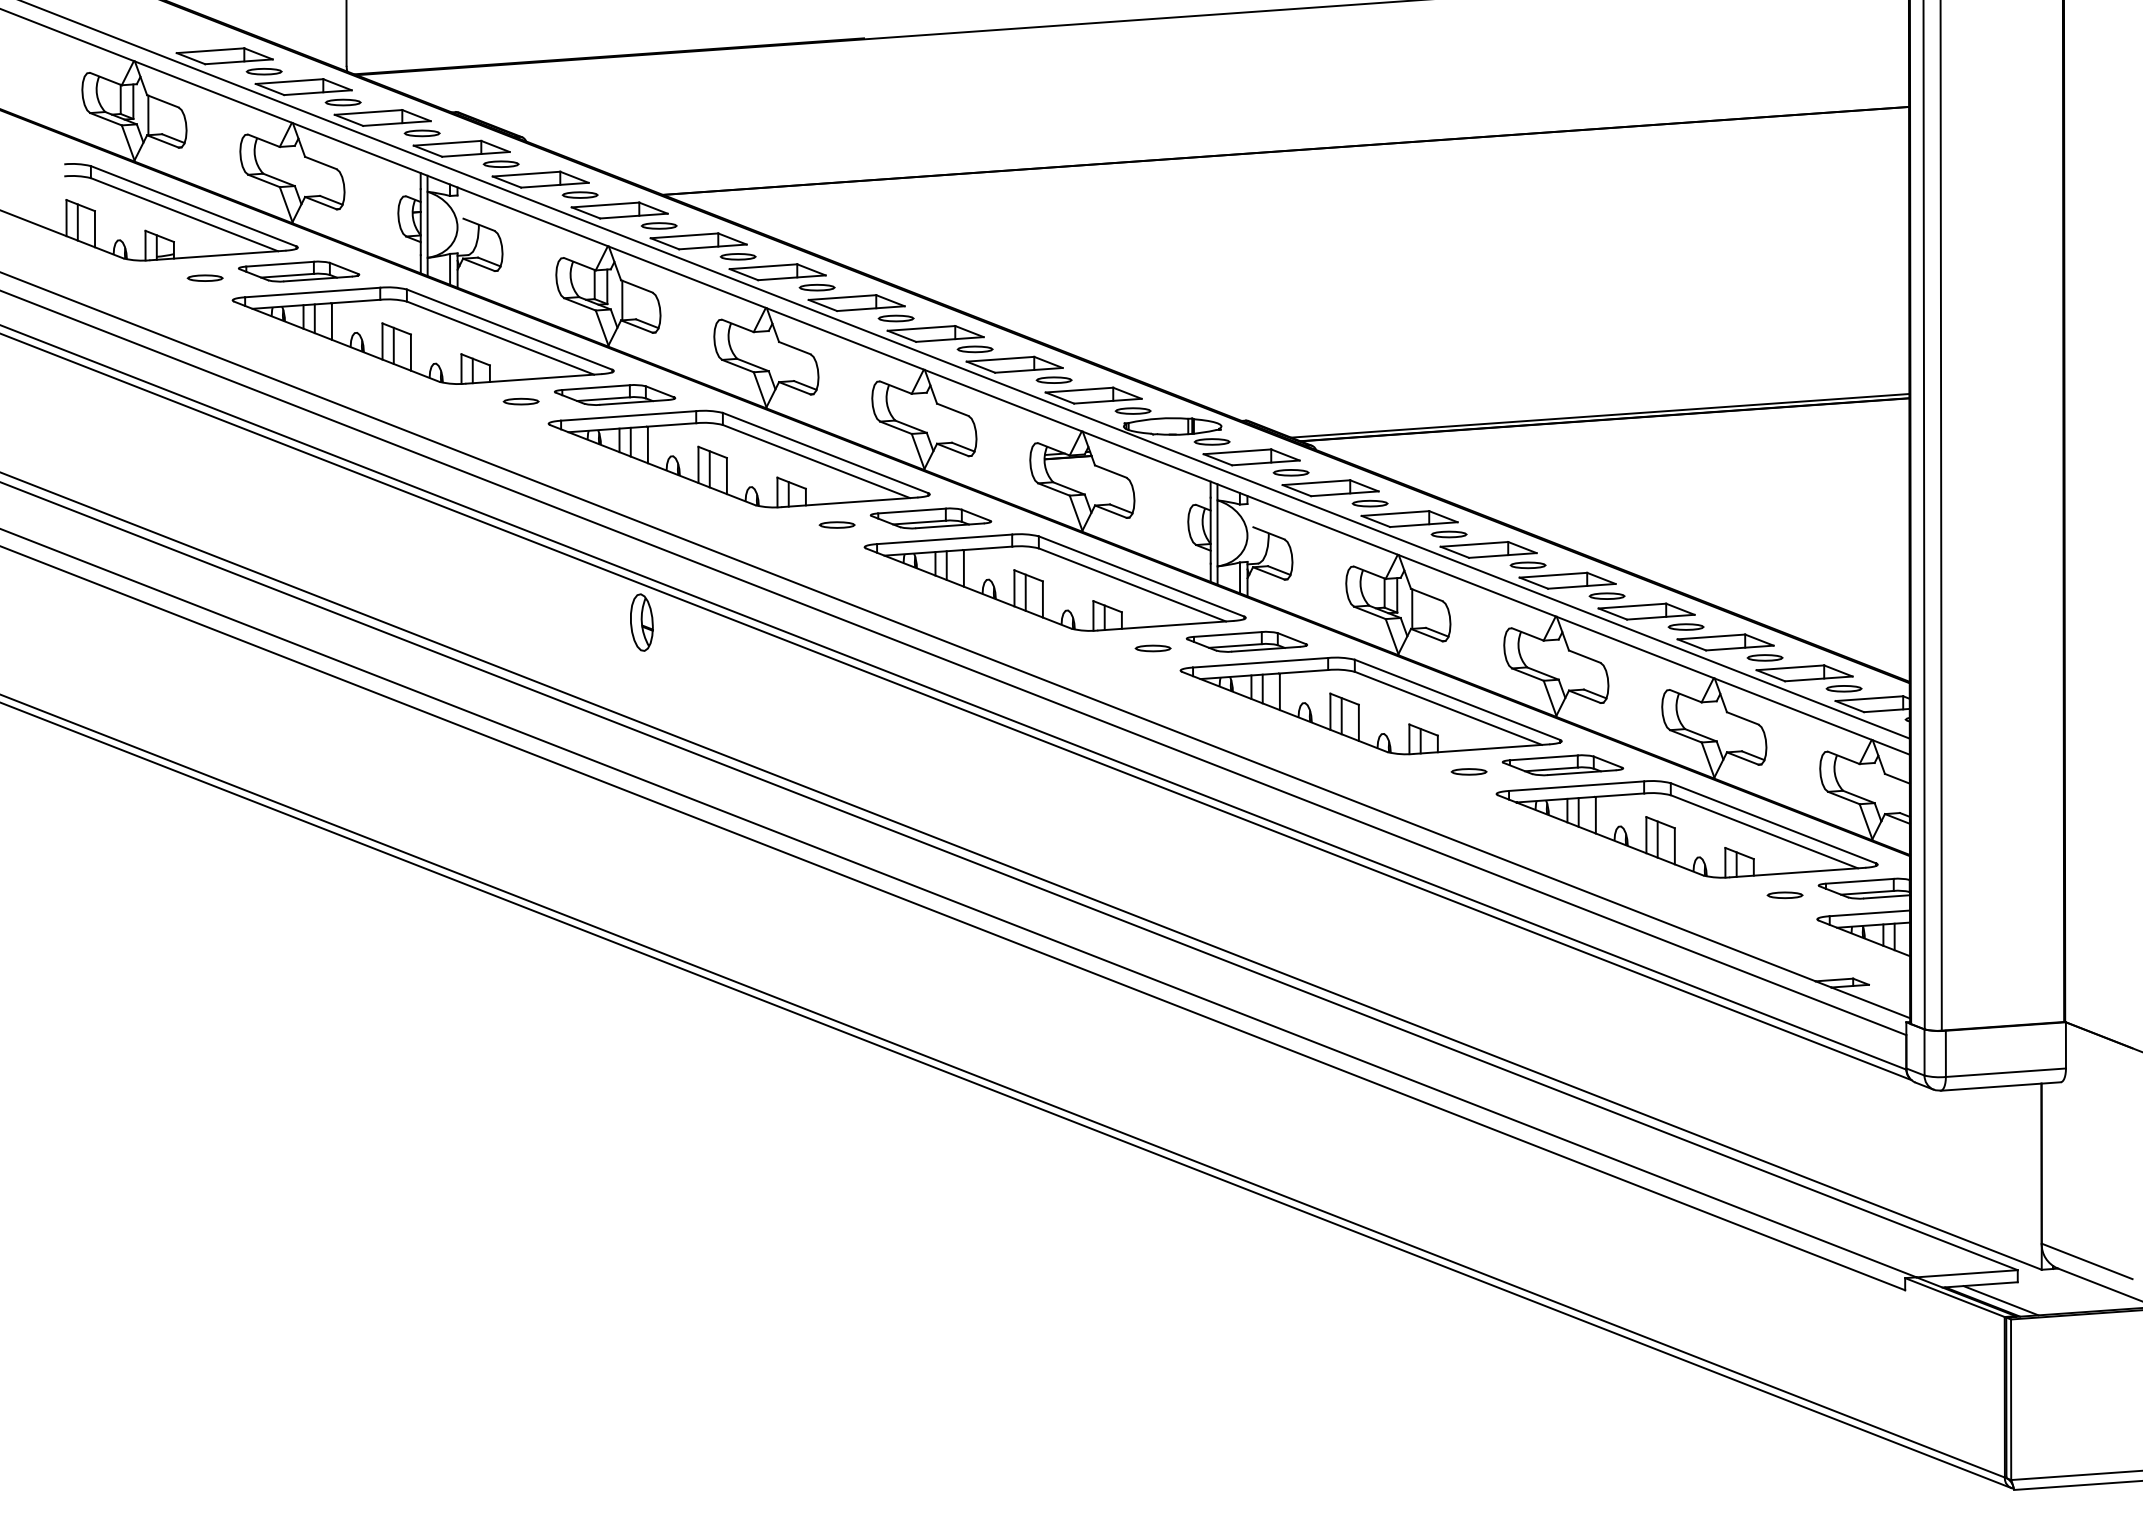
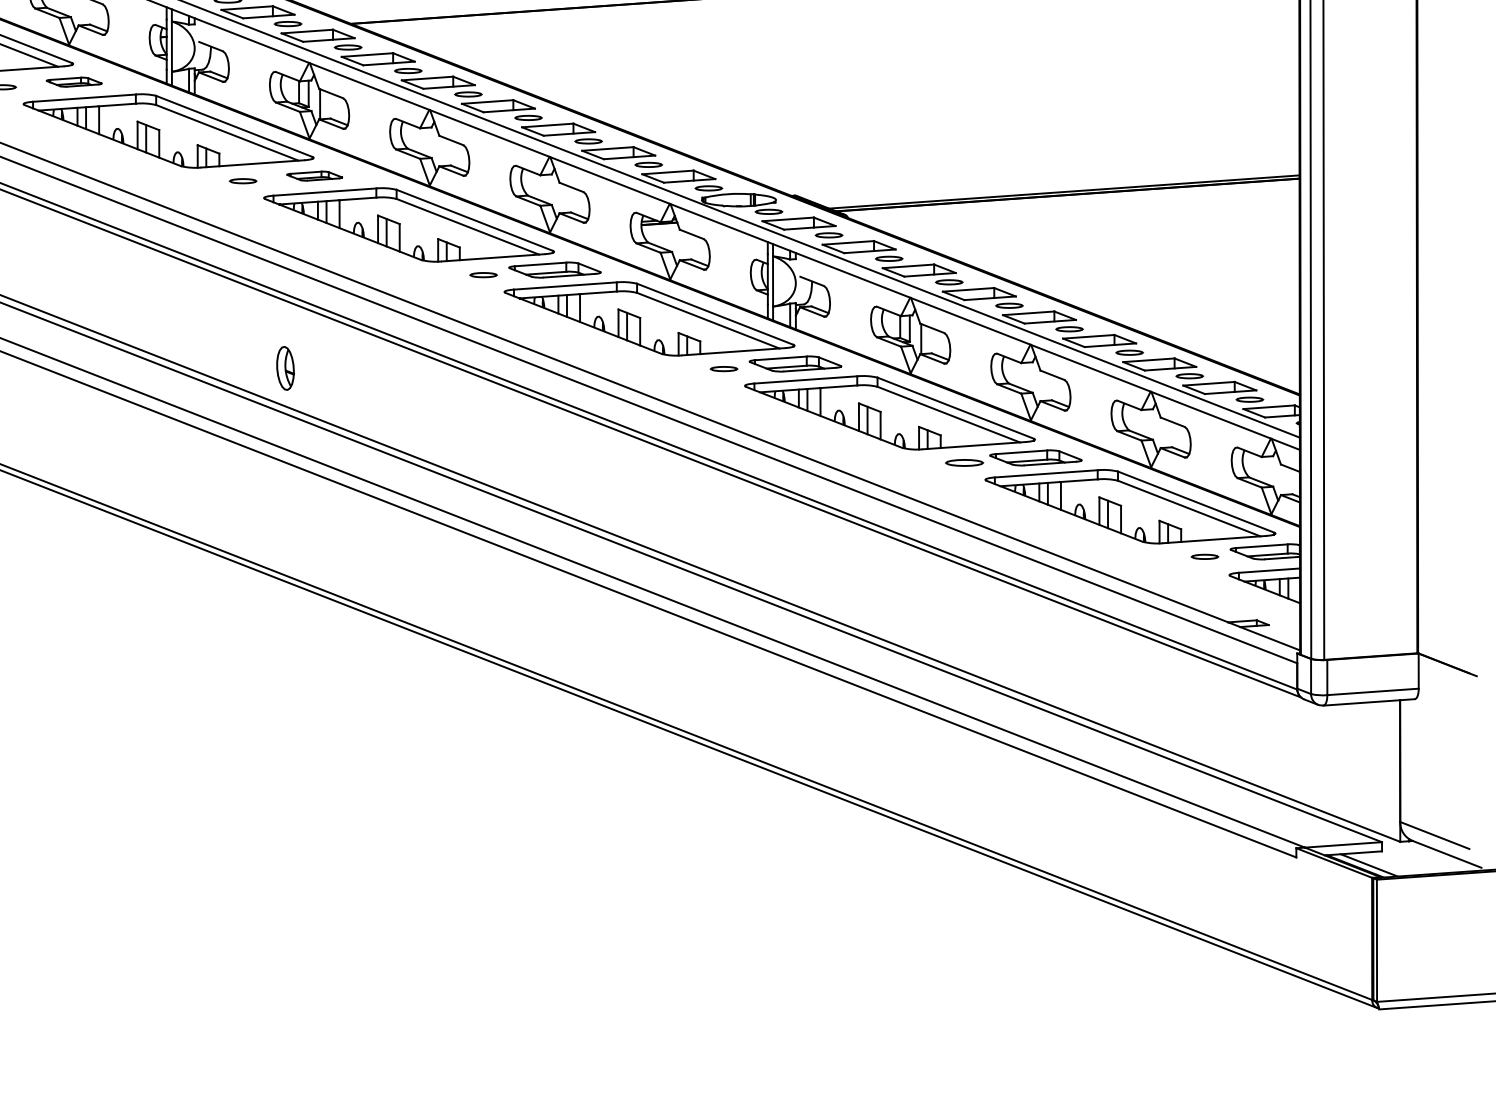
part: (299, 271) -> (74, 82), size x0.6
part: (615, 394) -> (314, 175), size x0.6
part: (641, 622) -> (285, 368), moved
part: (1468, 771) -> (964, 462), size x1.4

